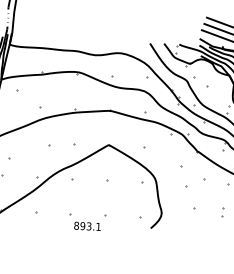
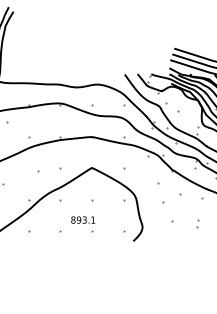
text: (87, 225) -> (83, 219), moved

